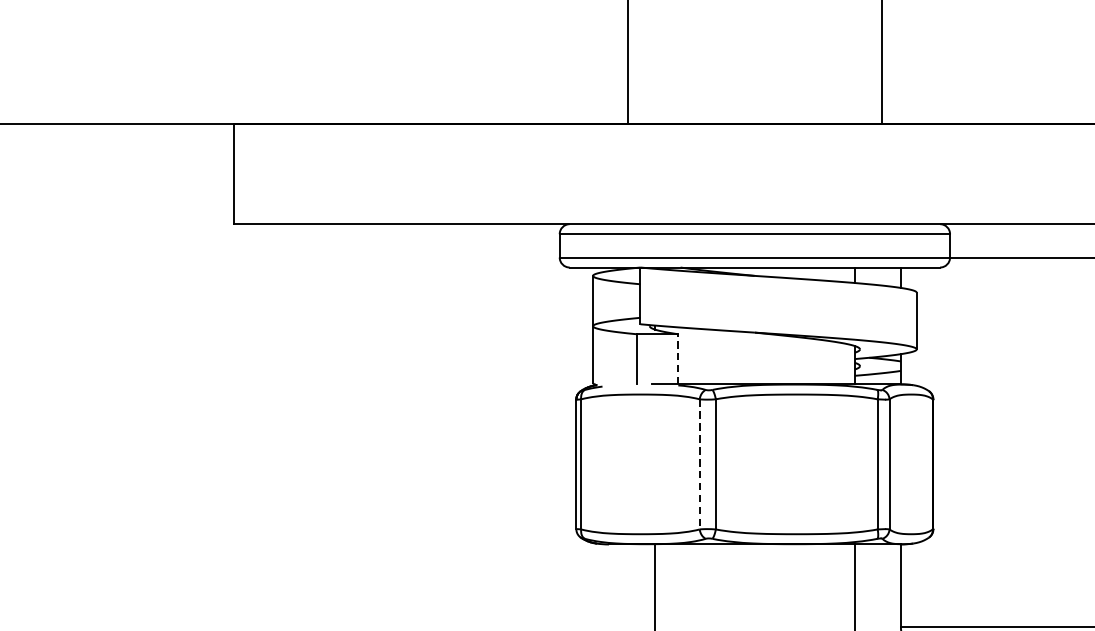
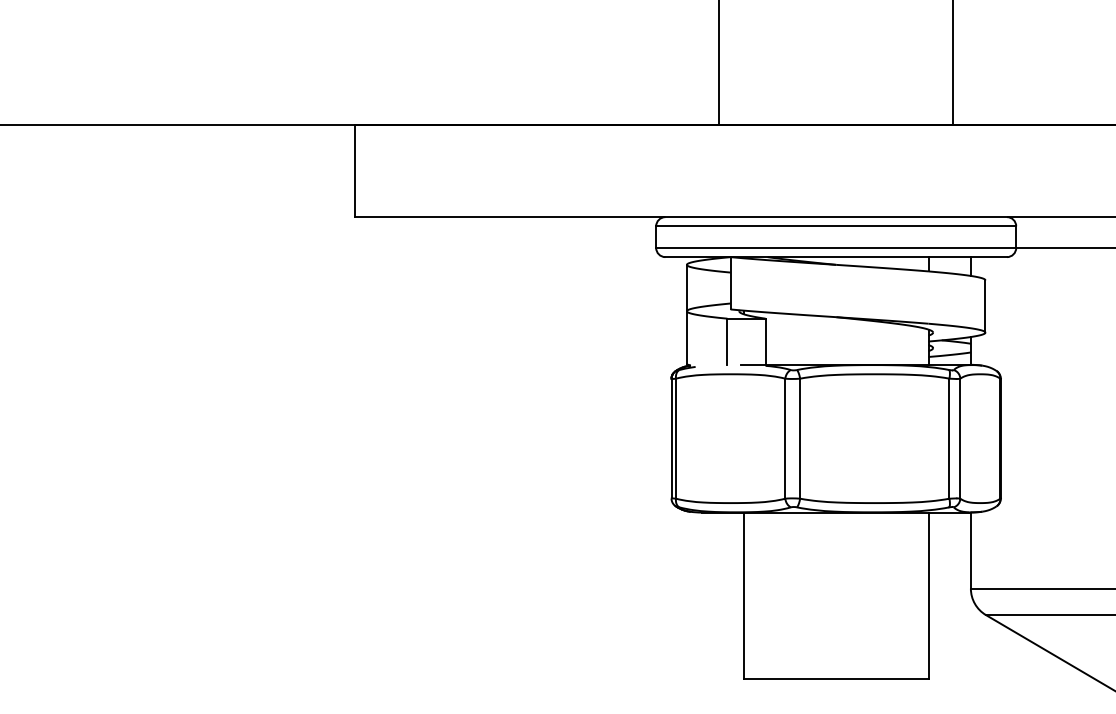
line: (678, 359) -> (765, 341), dashed -> solid
line: (699, 465) -> (785, 439), dashed -> solid

